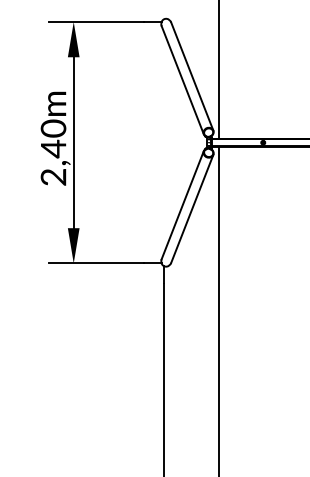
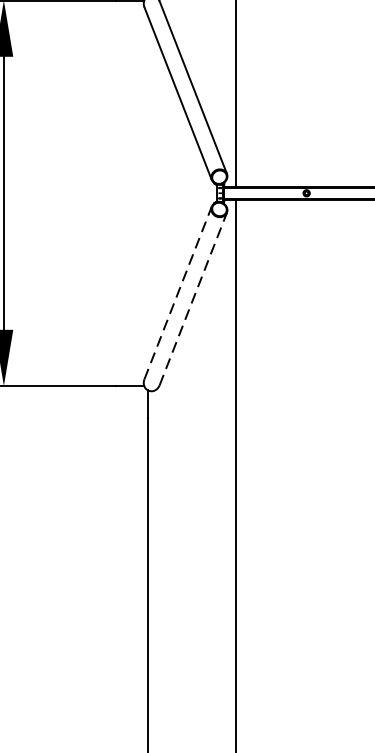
line: (182, 205) -> (177, 293), solid -> dashed
line: (192, 208) -> (193, 298), solid -> dashed

